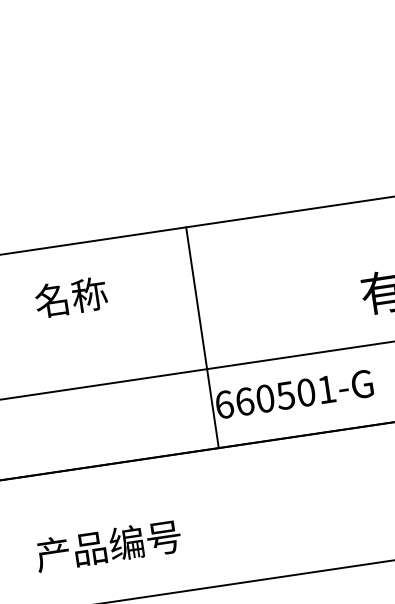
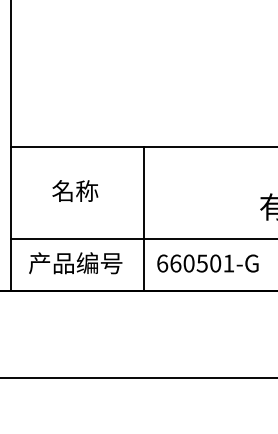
text: (71, 296) -> (75, 190), moved
line: (201, 337) -> (143, 218), moved
text: (108, 546) -> (75, 263), moved

